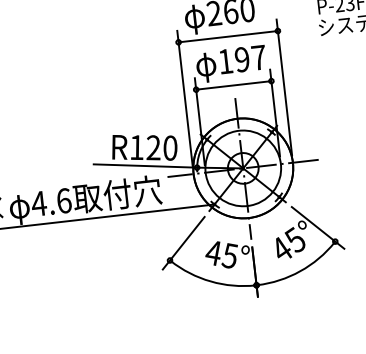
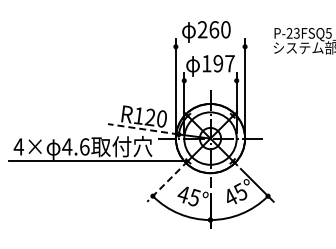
line: (228, 36) -> (210, 46), removed
line: (233, 85) -> (210, 80), removed
line: (145, 166) -> (143, 129), solid -> dashed
line: (183, 243) -> (163, 185), solid -> dashed

